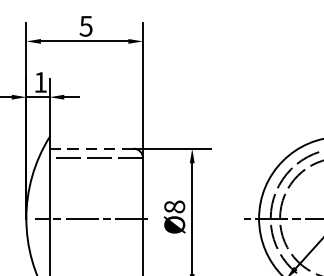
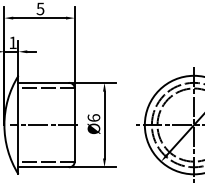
line: (91, 148) -> (43, 82), dashed -> solid
text: (173, 206) -> (93, 117), Ø8 -> Ø6

